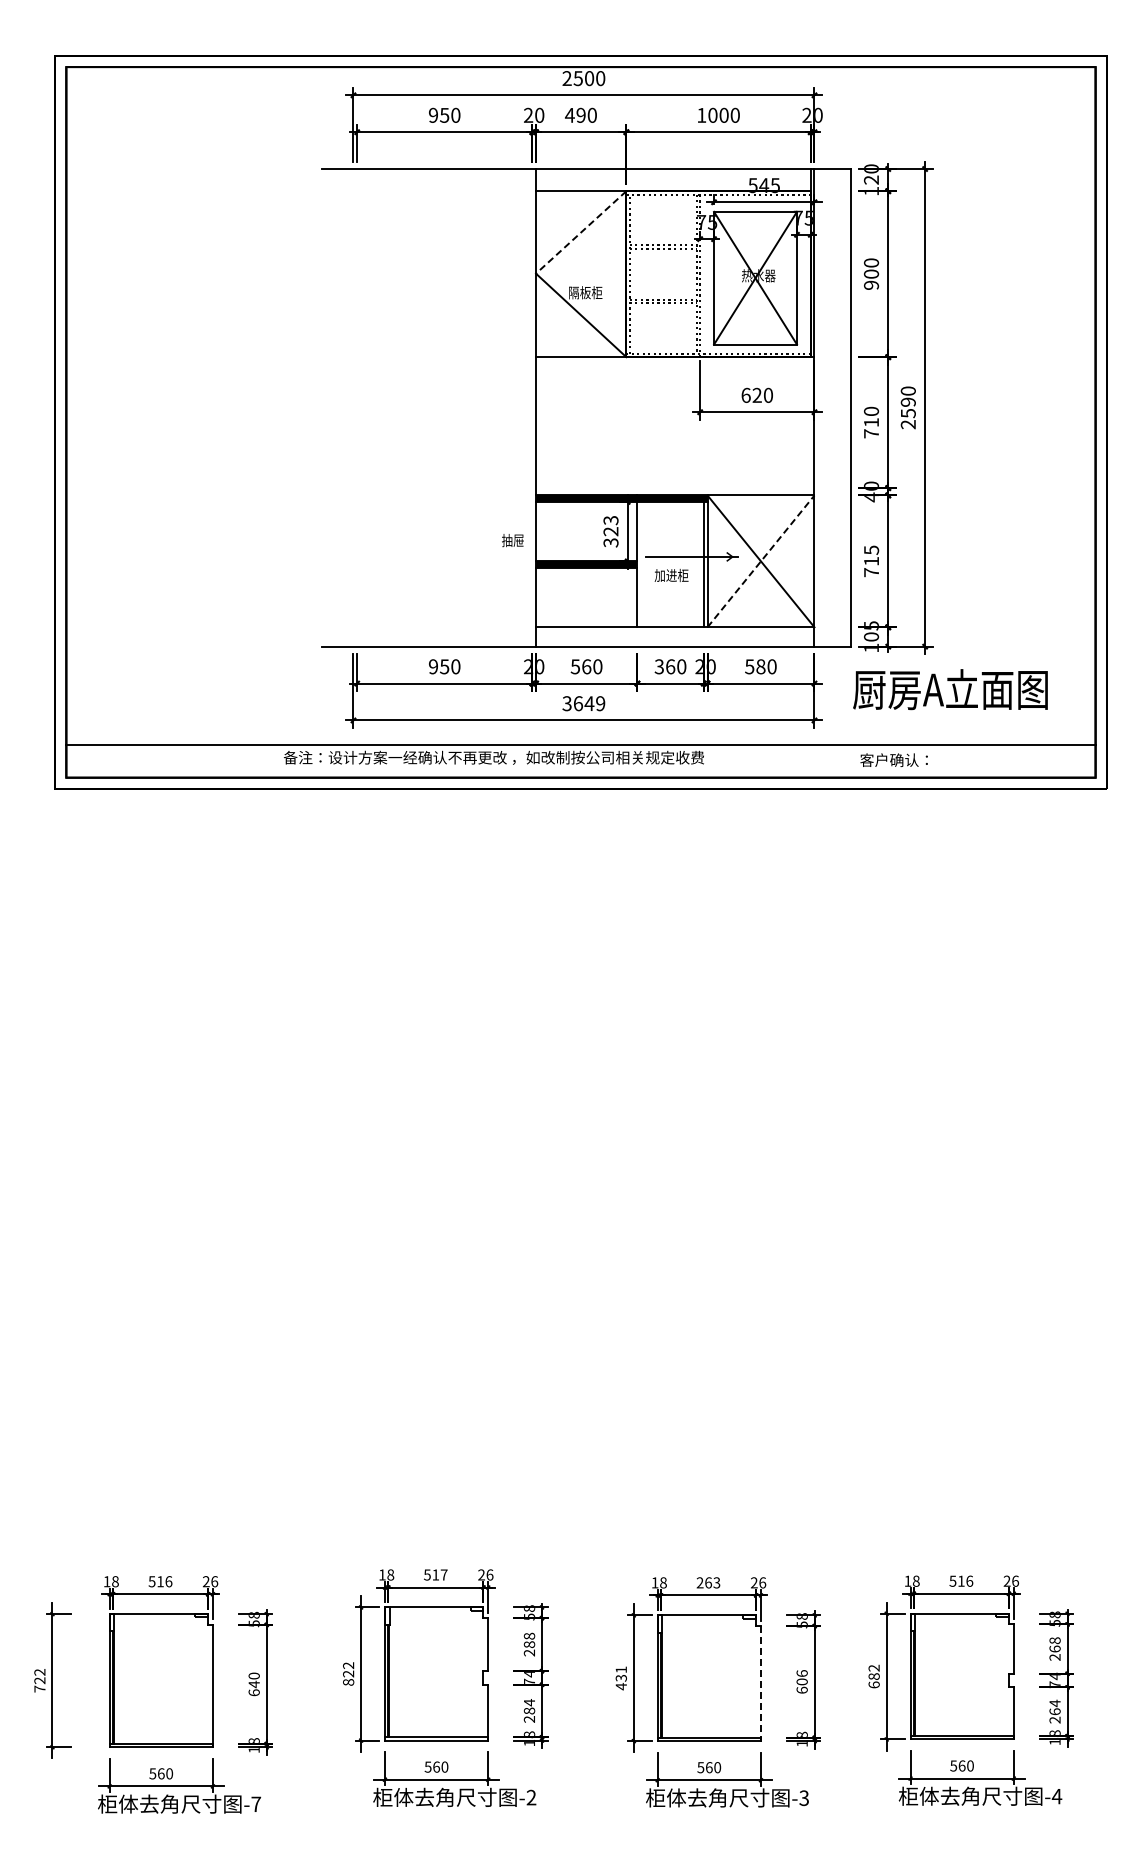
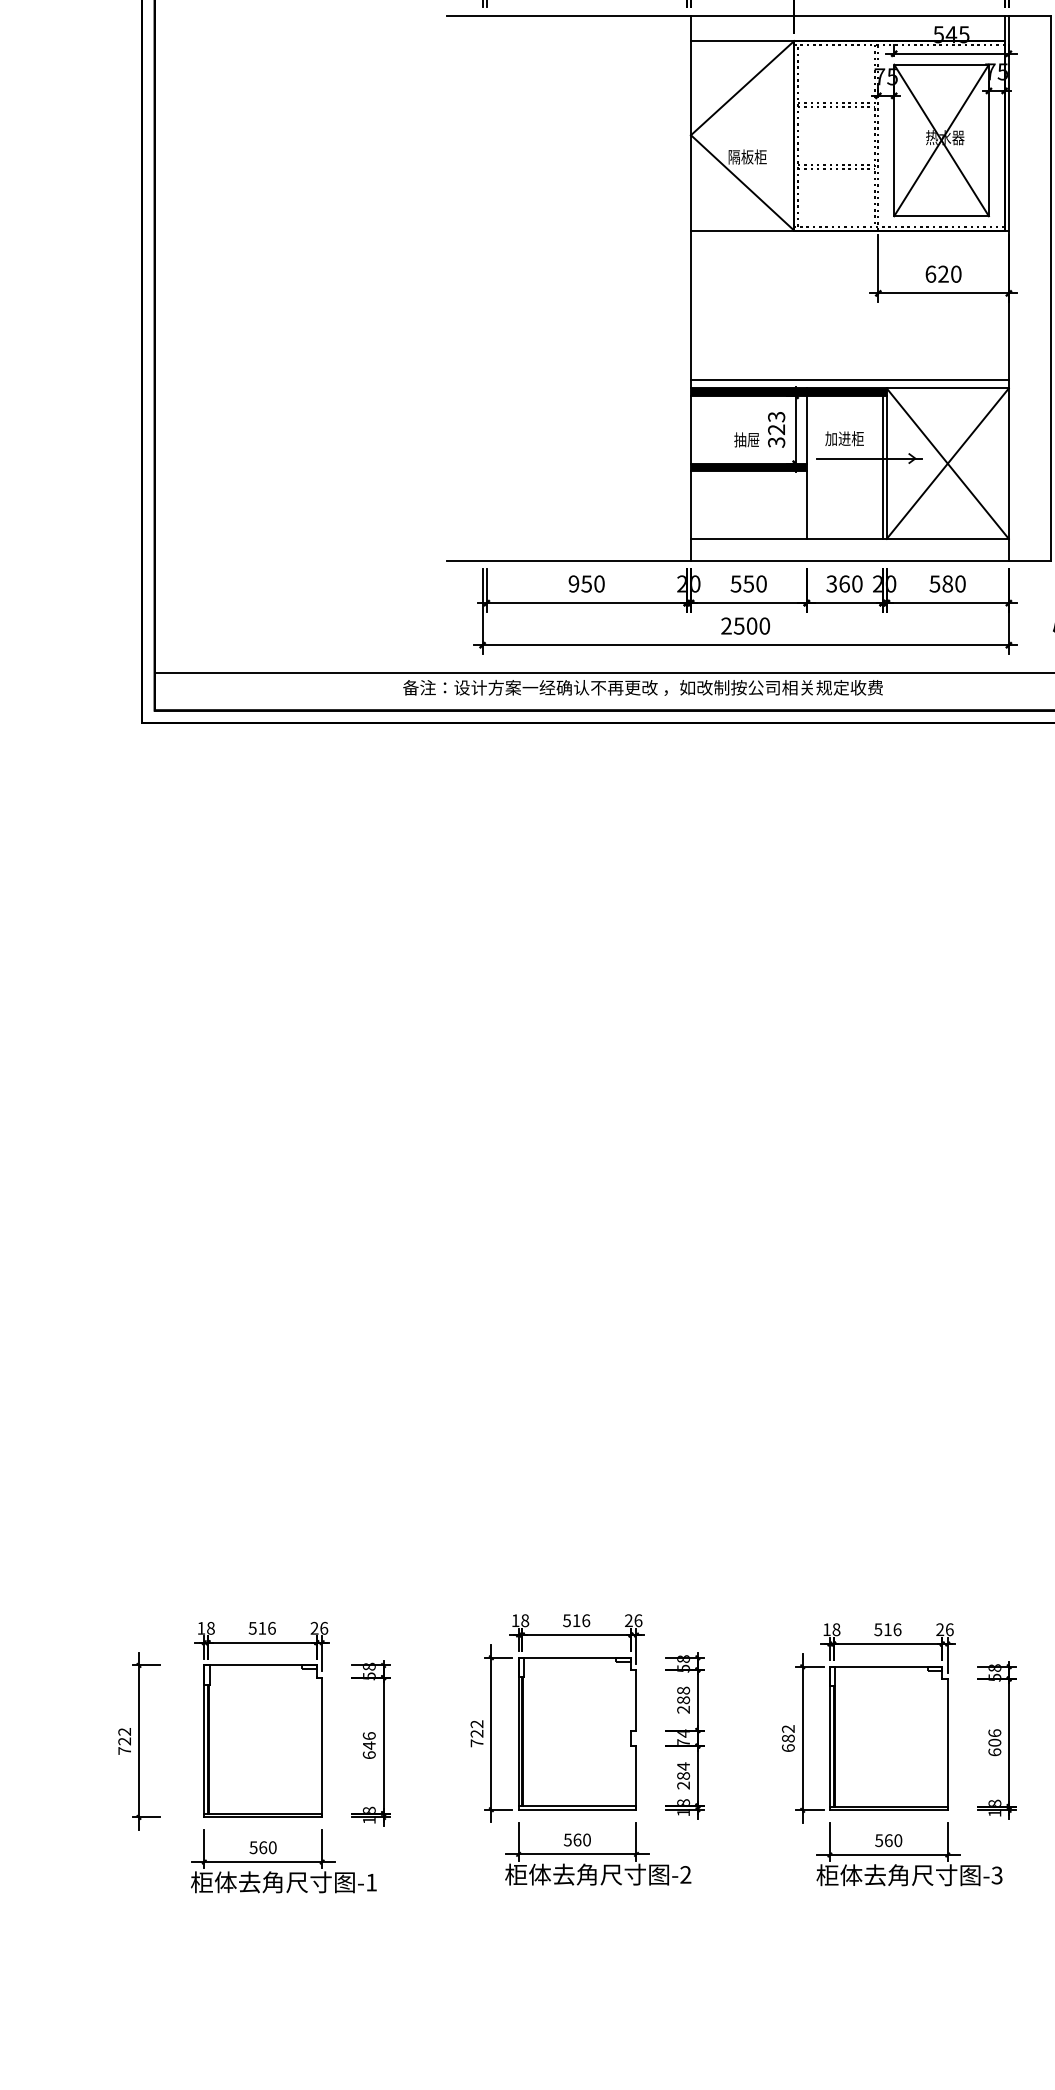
line: (580, 232) -> (741, 88), dashed -> solid
line: (675, 488) -> (850, 380), added
text: (512, 540) -> (746, 439), moved
line: (761, 561) -> (948, 463), dashed -> solid
text: (671, 575) -> (844, 438), moved
text: (586, 666) -> (748, 583), 560 -> 550
text: (583, 703) -> (745, 625), 3649 -> 2500
text: (443, 1574) -> (585, 1620), 517 -> 516
text: (708, 1582) -> (887, 1629), 263 -> 516
text: (253, 1675) -> (368, 1735), 640 -> 646
text: (620, 1678) -> (787, 1738), 431 -> 682
text: (348, 1682) -> (476, 1743), 822 -> 722
line: (760, 1683) -> (947, 1744), dashed -> solid
text: (256, 1803) -> (371, 1881), -7 -> -1

